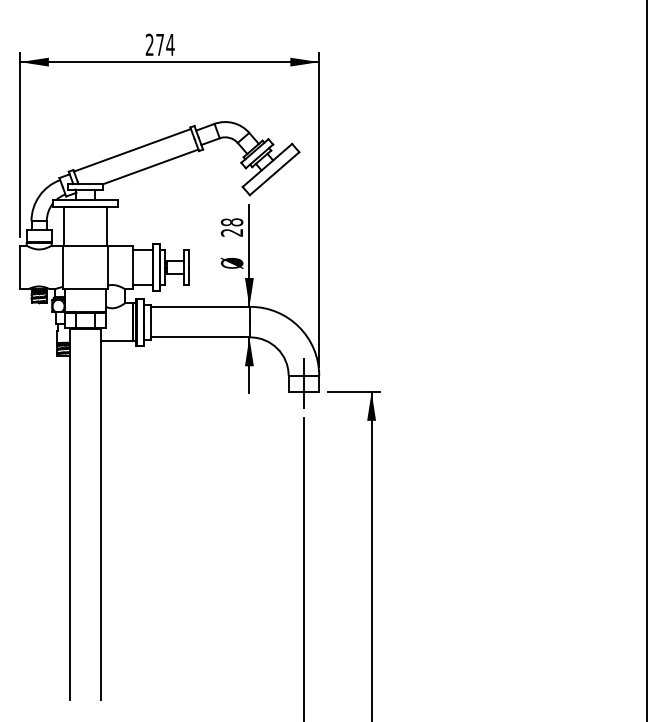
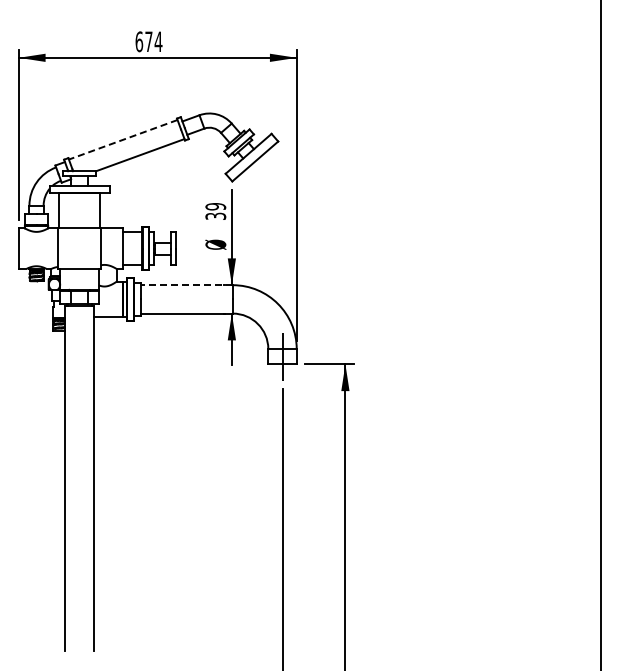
text: (149, 44) -> (139, 41), 274 -> 674
line: (132, 150) -> (123, 139), solid -> dashed
text: (231, 227) -> (215, 211), 28 -> 39
line: (200, 307) -> (186, 285), solid -> dashed

